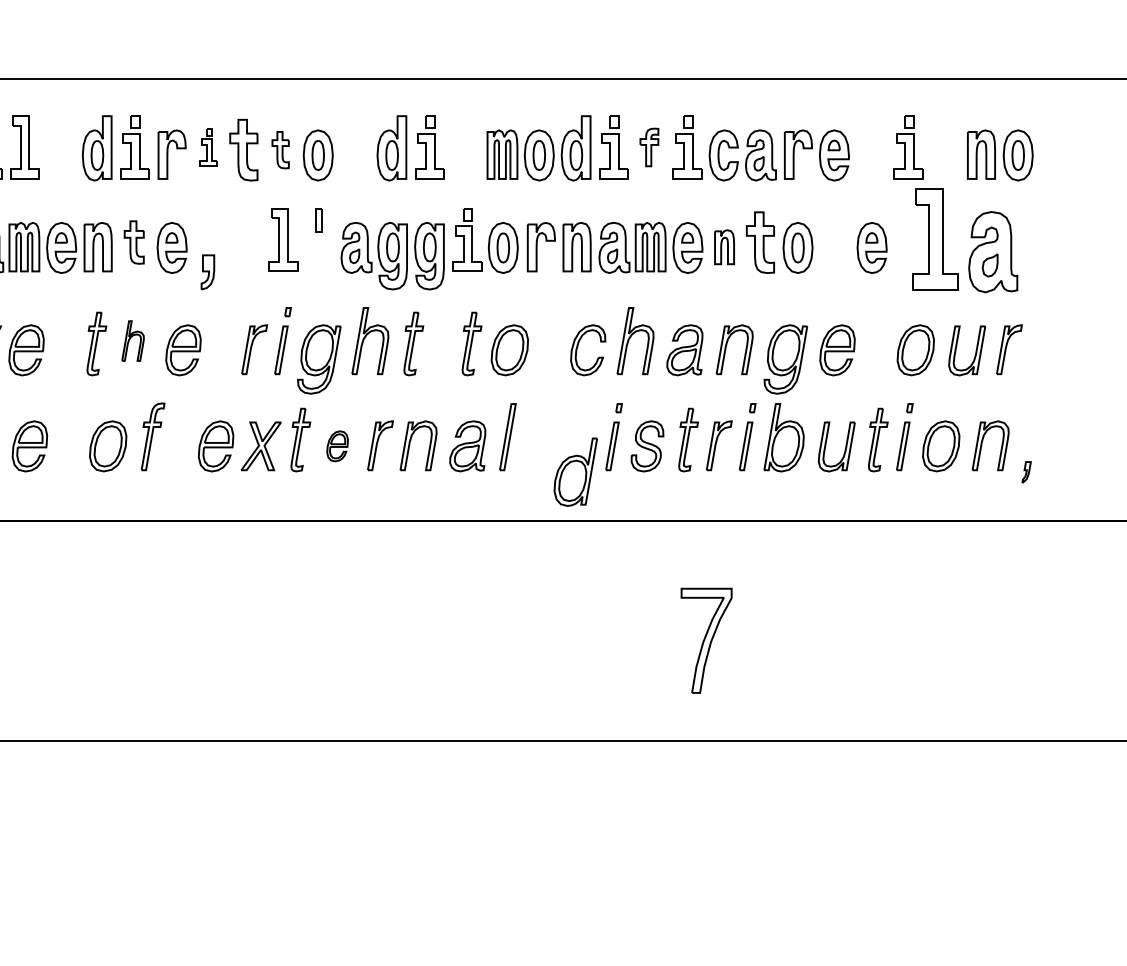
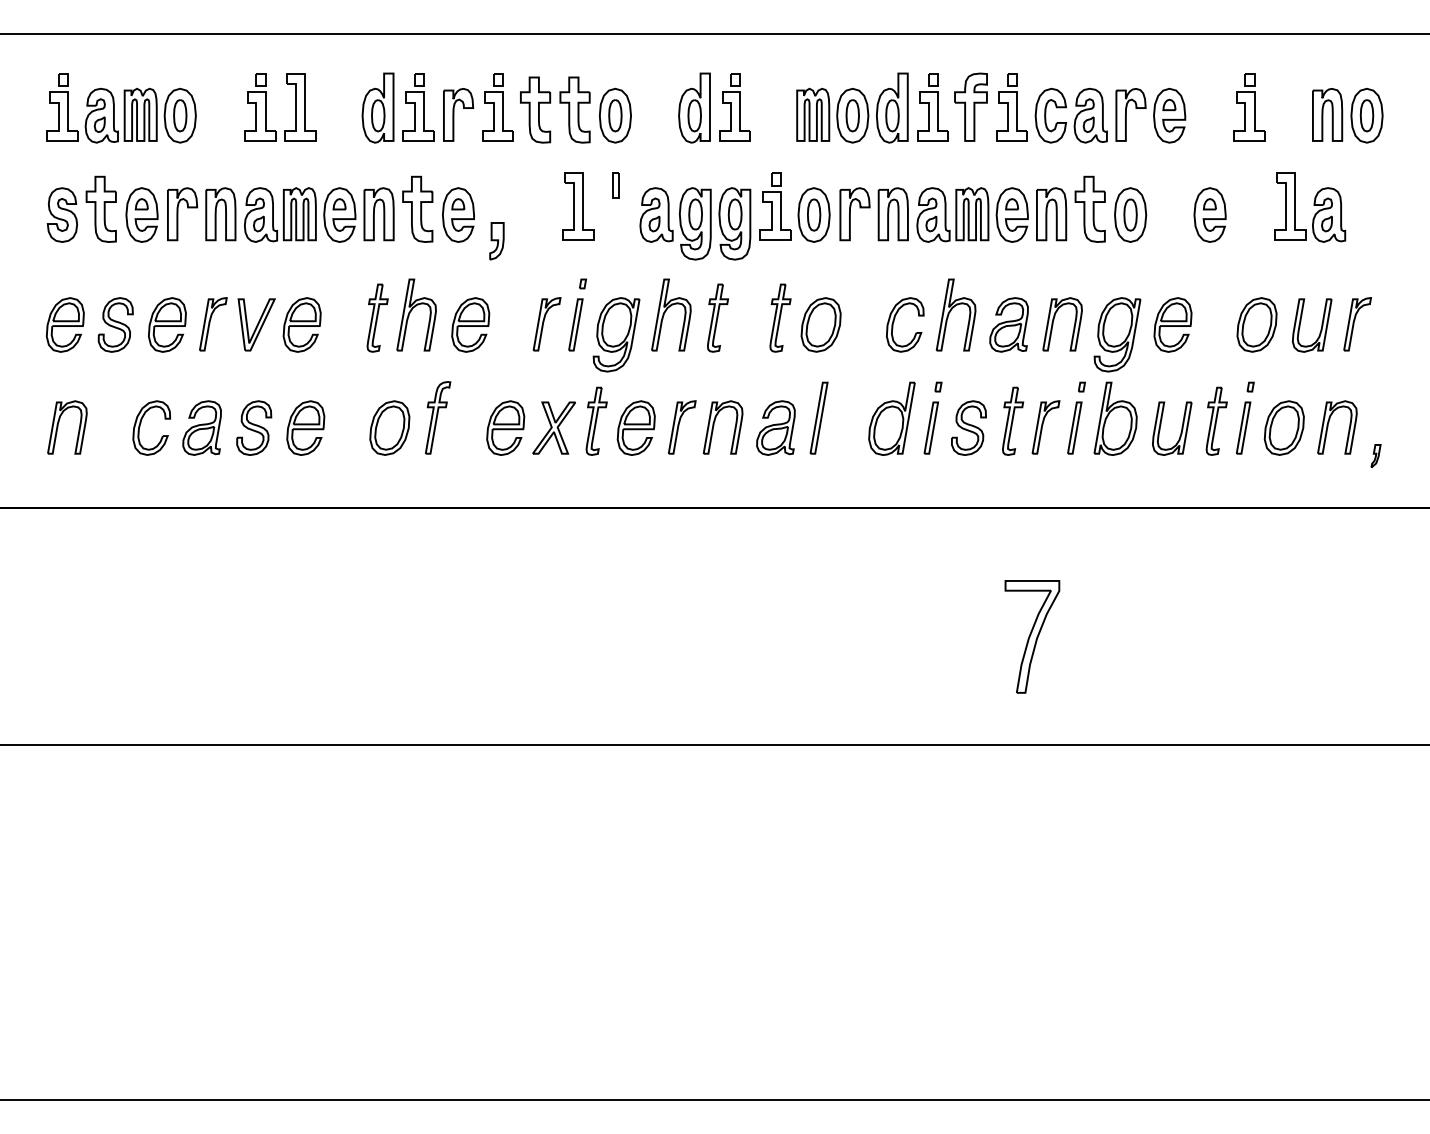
part: (648, 146) -> (970, 106), size x1.67
part: (208, 147) -> (497, 107), size x1.67
part: (280, 149) -> (574, 109), size x1.67
part: (965, 240) -> (1310, 207), size x0.62
part: (133, 241) -> (417, 208), size x1.43
part: (724, 247) -> (1051, 214), size x1.43
part: (133, 340) -> (416, 314), size x1.67
part: (336, 445) -> (635, 427), size x1.67
part: (575, 471) -> (891, 418), moved

